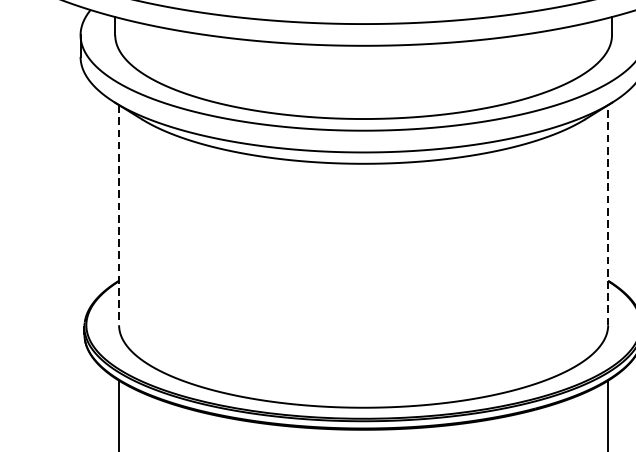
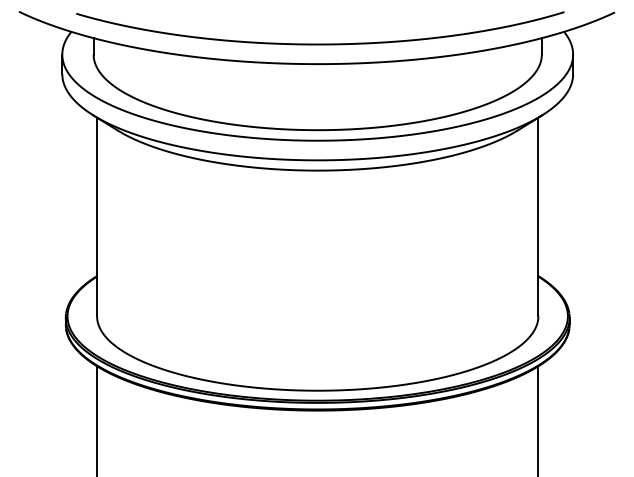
line: (608, 214) -> (538, 216), dashed -> solid
line: (119, 215) -> (97, 217), dashed -> solid

